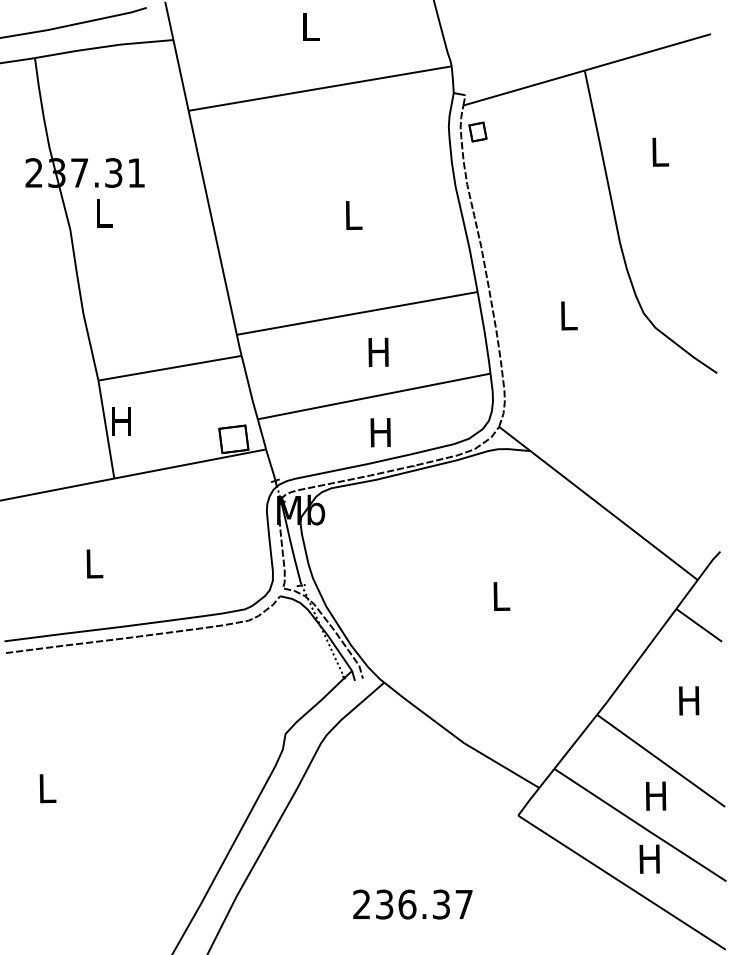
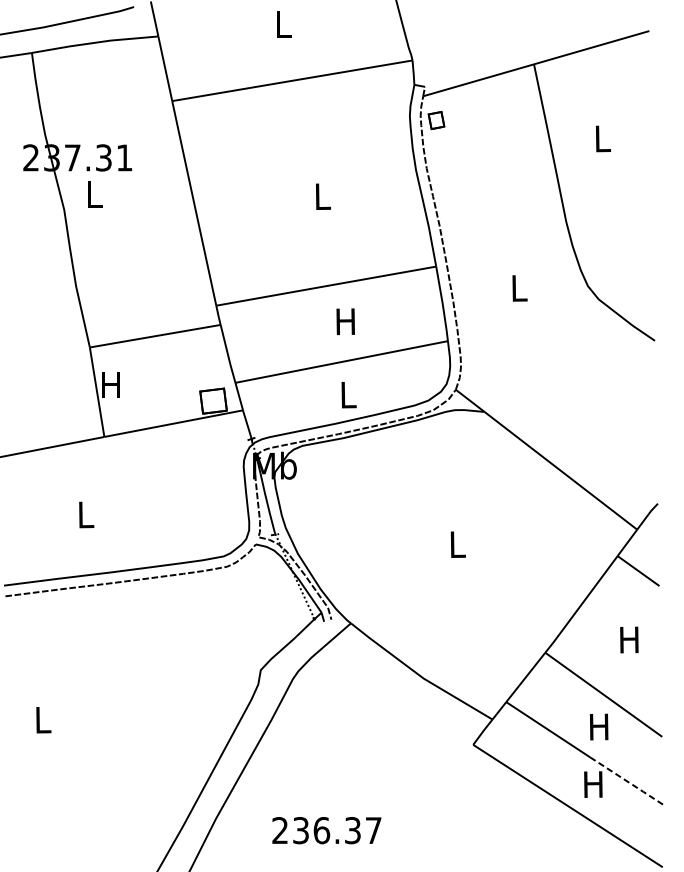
text: (380, 432) -> (347, 394), H -> L
line: (687, 855) -> (627, 781), solid -> dashed
text: (412, 904) -> (326, 830), moved

